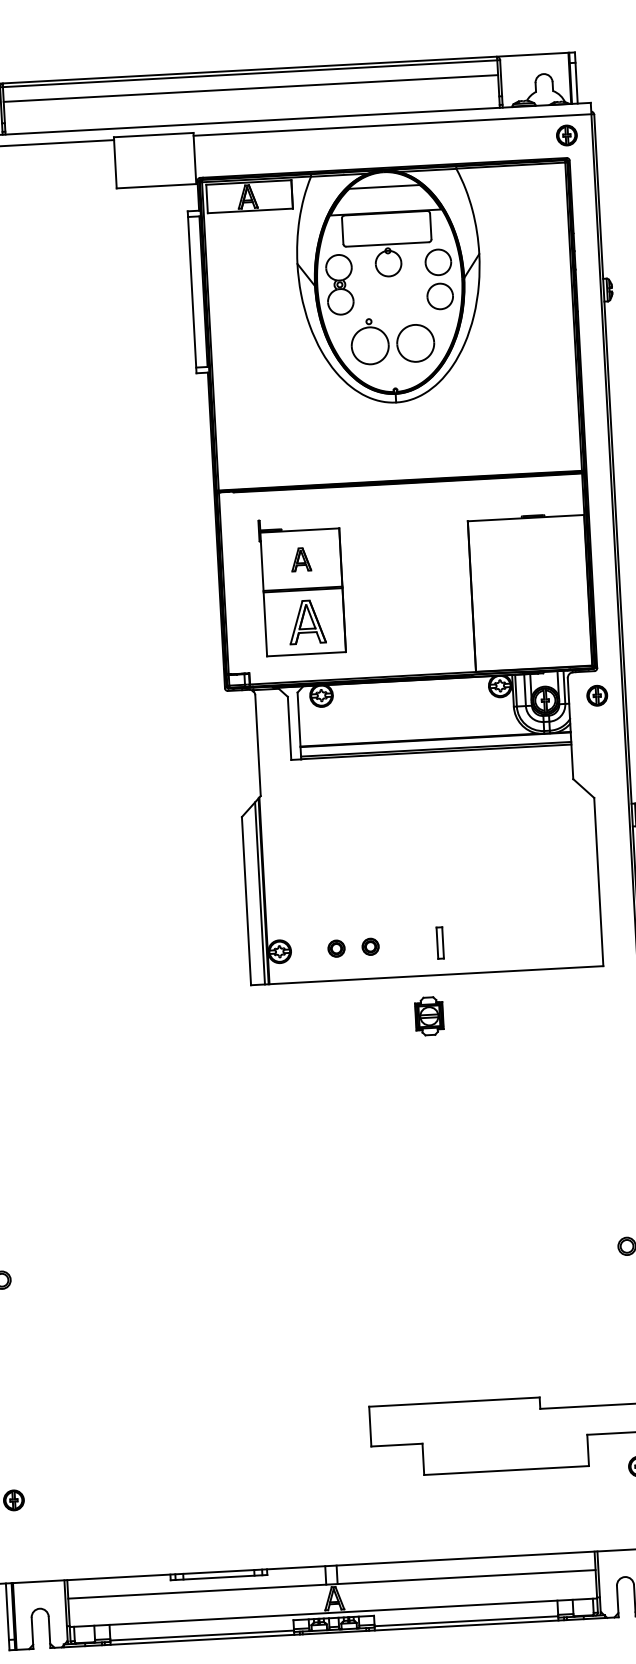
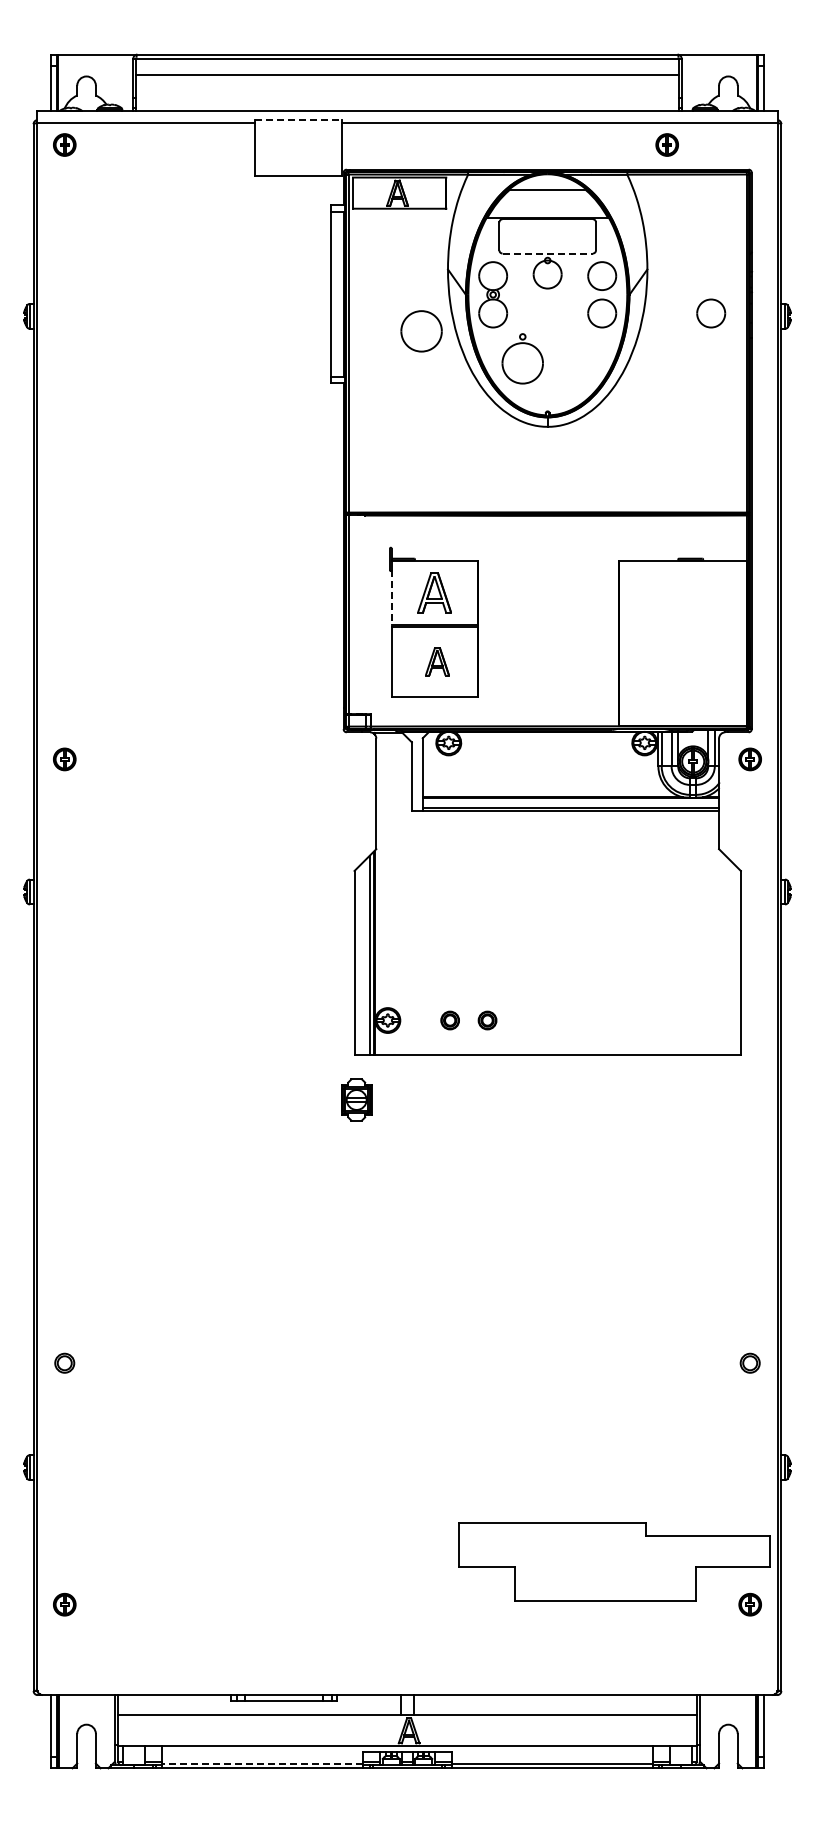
line: (153, 135) -> (298, 120), solid -> dashed
part: (566, 135) -> (666, 144), moved
line: (388, 244) -> (548, 253), solid -> dashed
part: (539, 291) -> (711, 313), added
part: (415, 343) -> (421, 331), moved
part: (301, 560) -> (434, 593), size x1.6
line: (262, 566) -> (391, 598), solid -> dashed
part: (307, 621) -> (437, 661), size x0.6
part: (439, 943) -> (563, 1020), removed
part: (429, 1015) -> (356, 1099), moved
line: (202, 1635) -> (262, 1763), solid -> dashed

